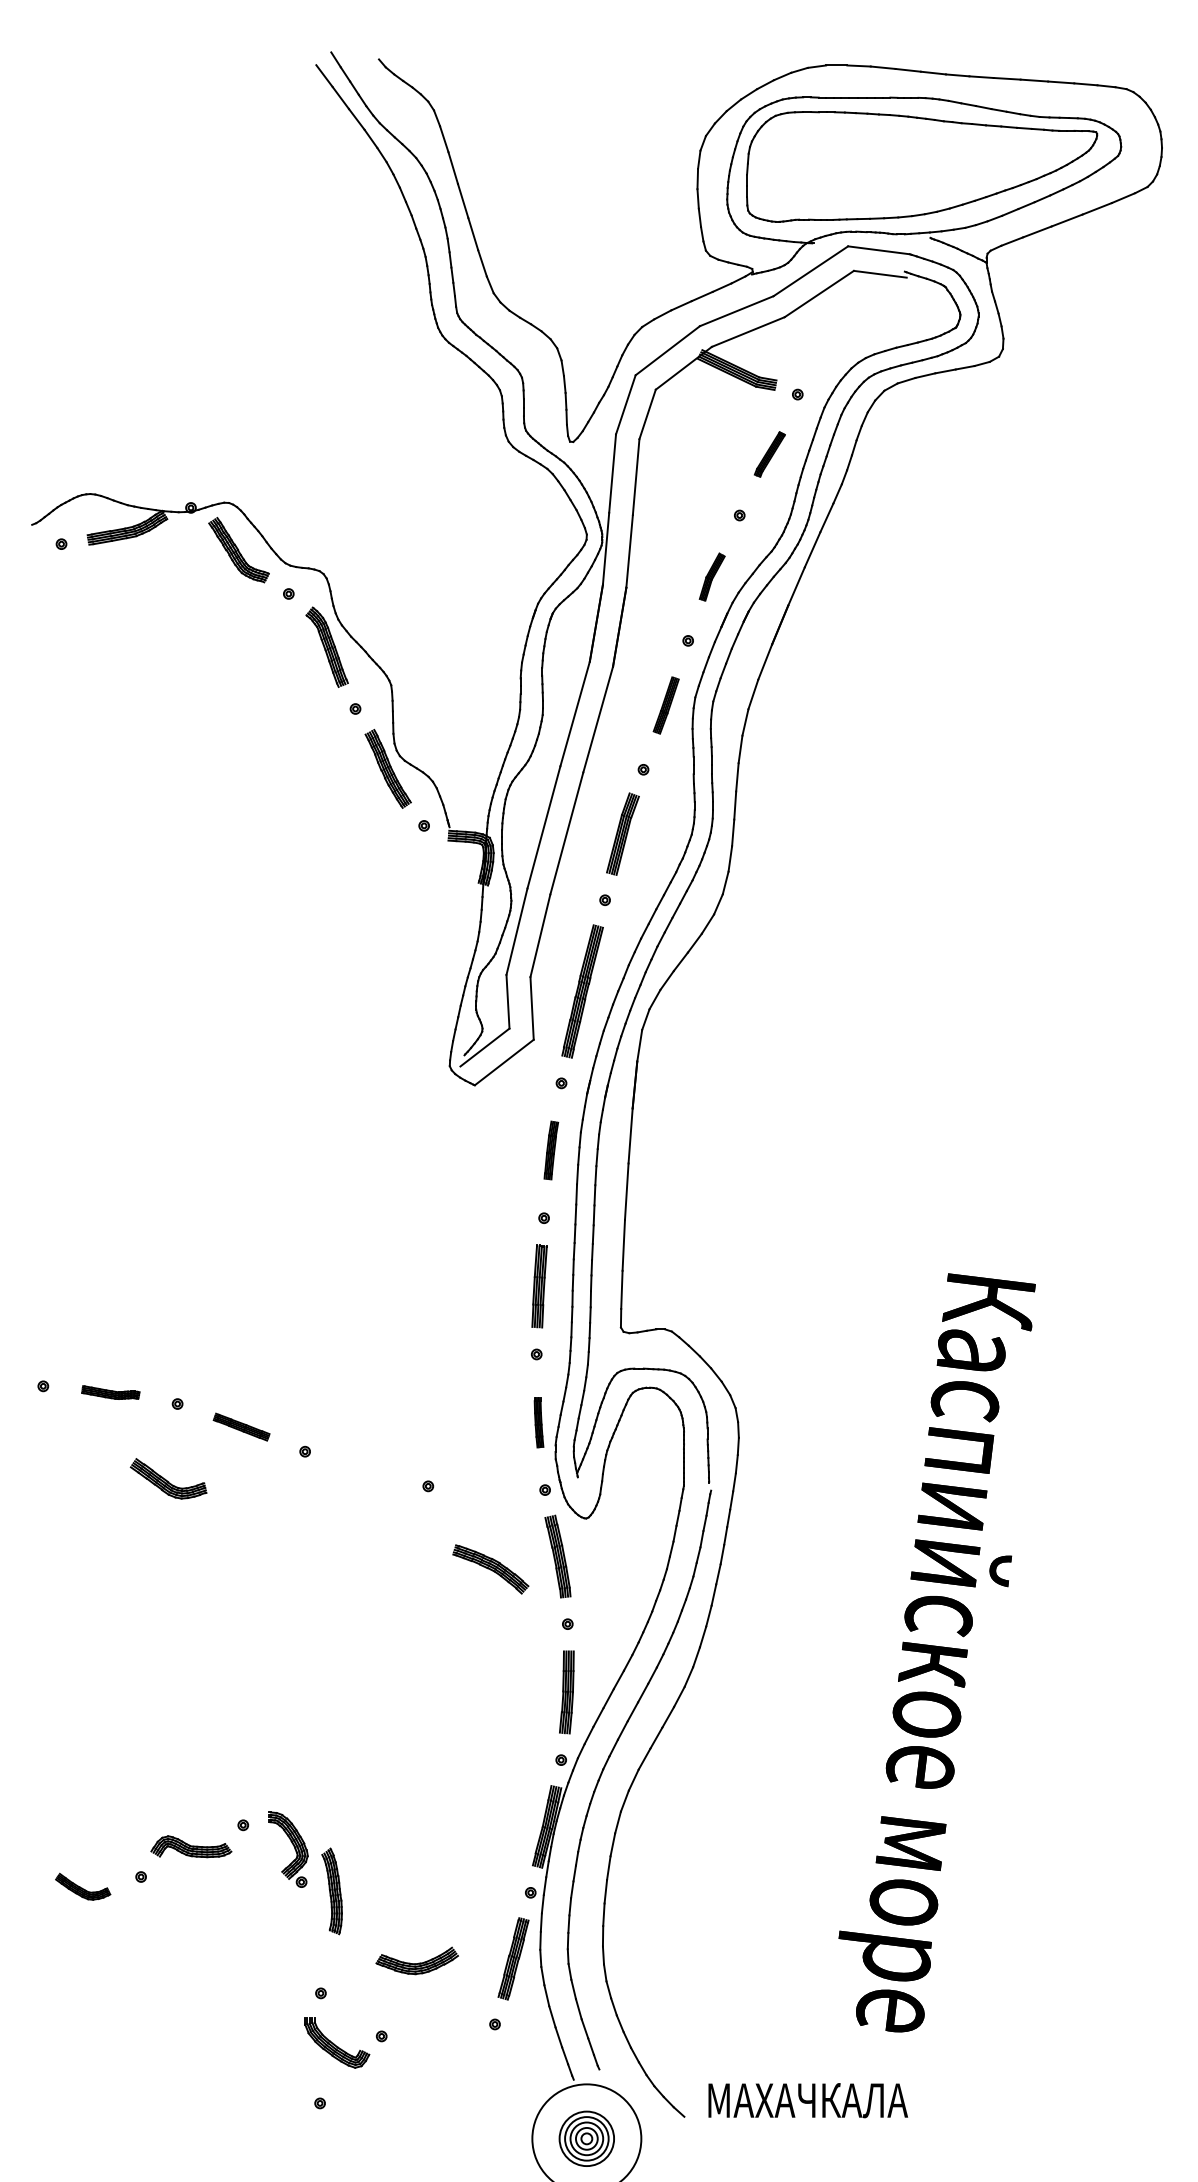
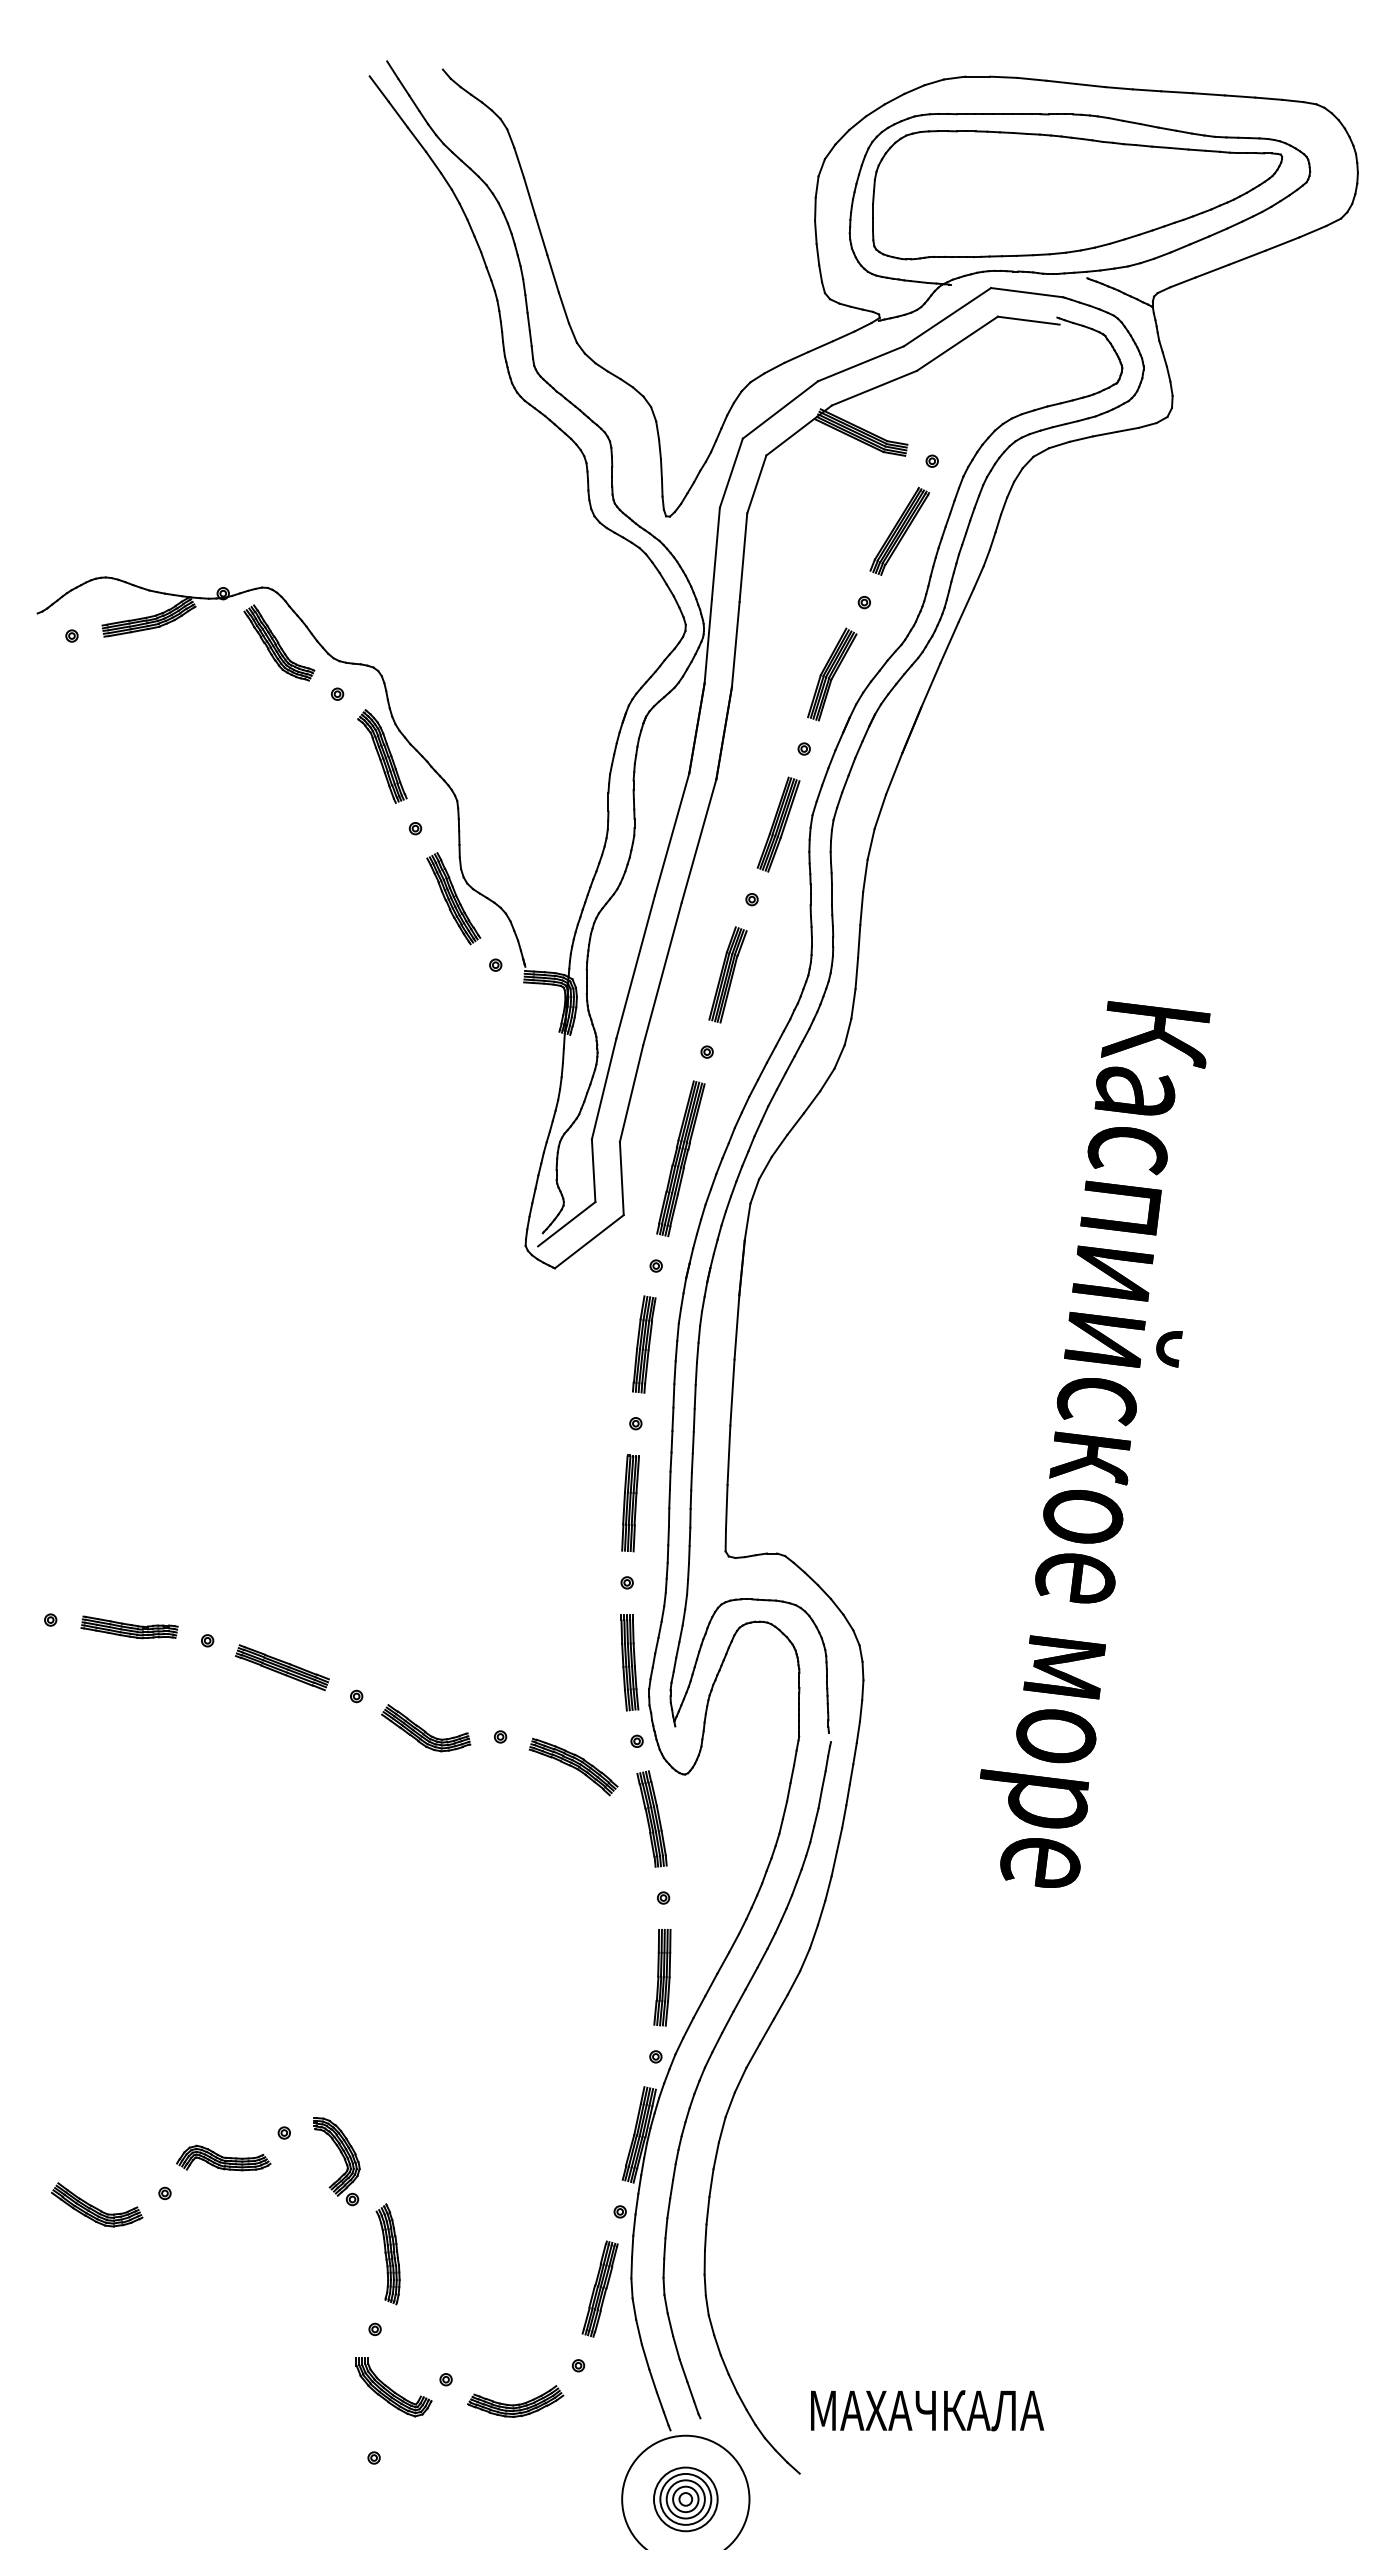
part: (769, 453) -> (899, 530), size x1.67
part: (712, 577) -> (832, 674), size x1.67
part: (666, 705) -> (778, 824), size x1.43
part: (551, 1150) -> (644, 1344), size x1.43
part: (110, 1392) -> (129, 1627), size x1.43
part: (538, 1422) -> (629, 1662), size x1.67
part: (241, 1426) -> (282, 1667), size x1.43
part: (168, 1479) -> (426, 1728), moved
part: (490, 1568) -> (573, 1766), moved
text: (937, 1652) -> (1095, 1444), moved
part: (83, 1886) -> (97, 2204), size x1.43
part: (331, 1891) -> (387, 2254), moved
part: (417, 1960) -> (515, 2401), moved
text: (808, 2100) -> (927, 2410), moved

